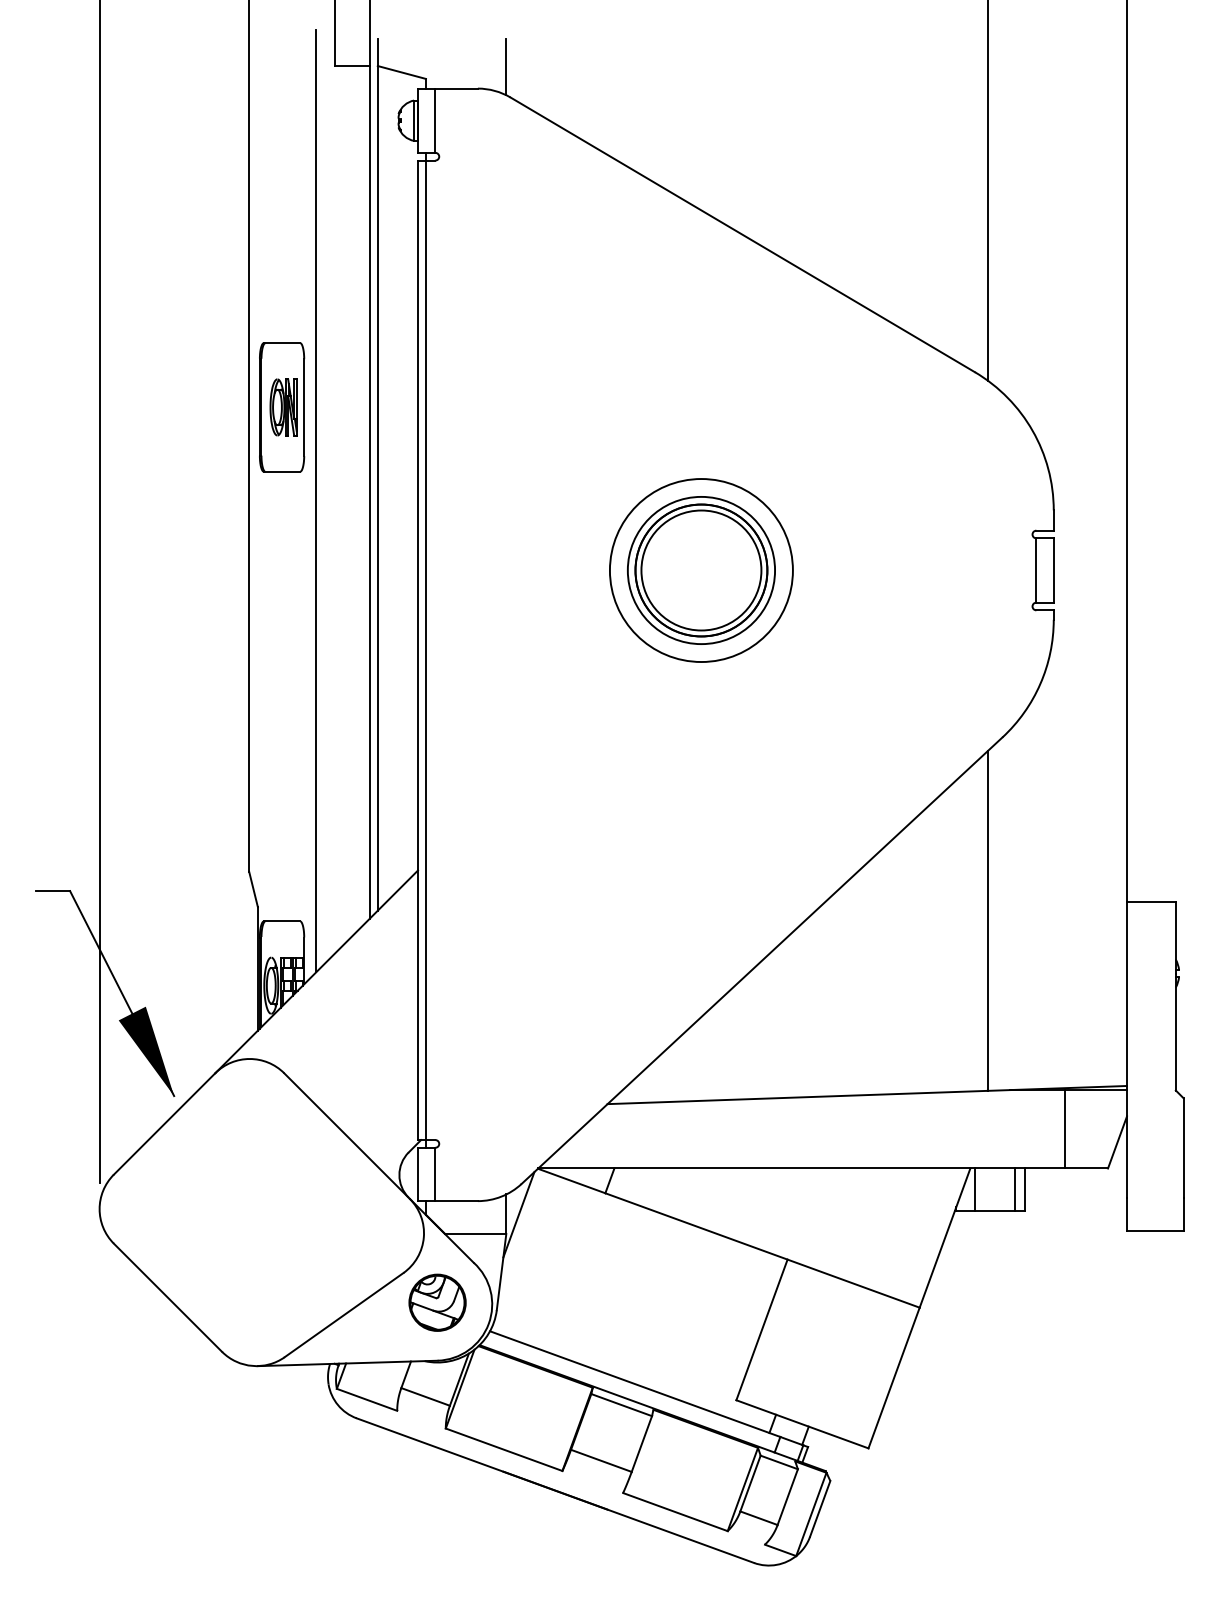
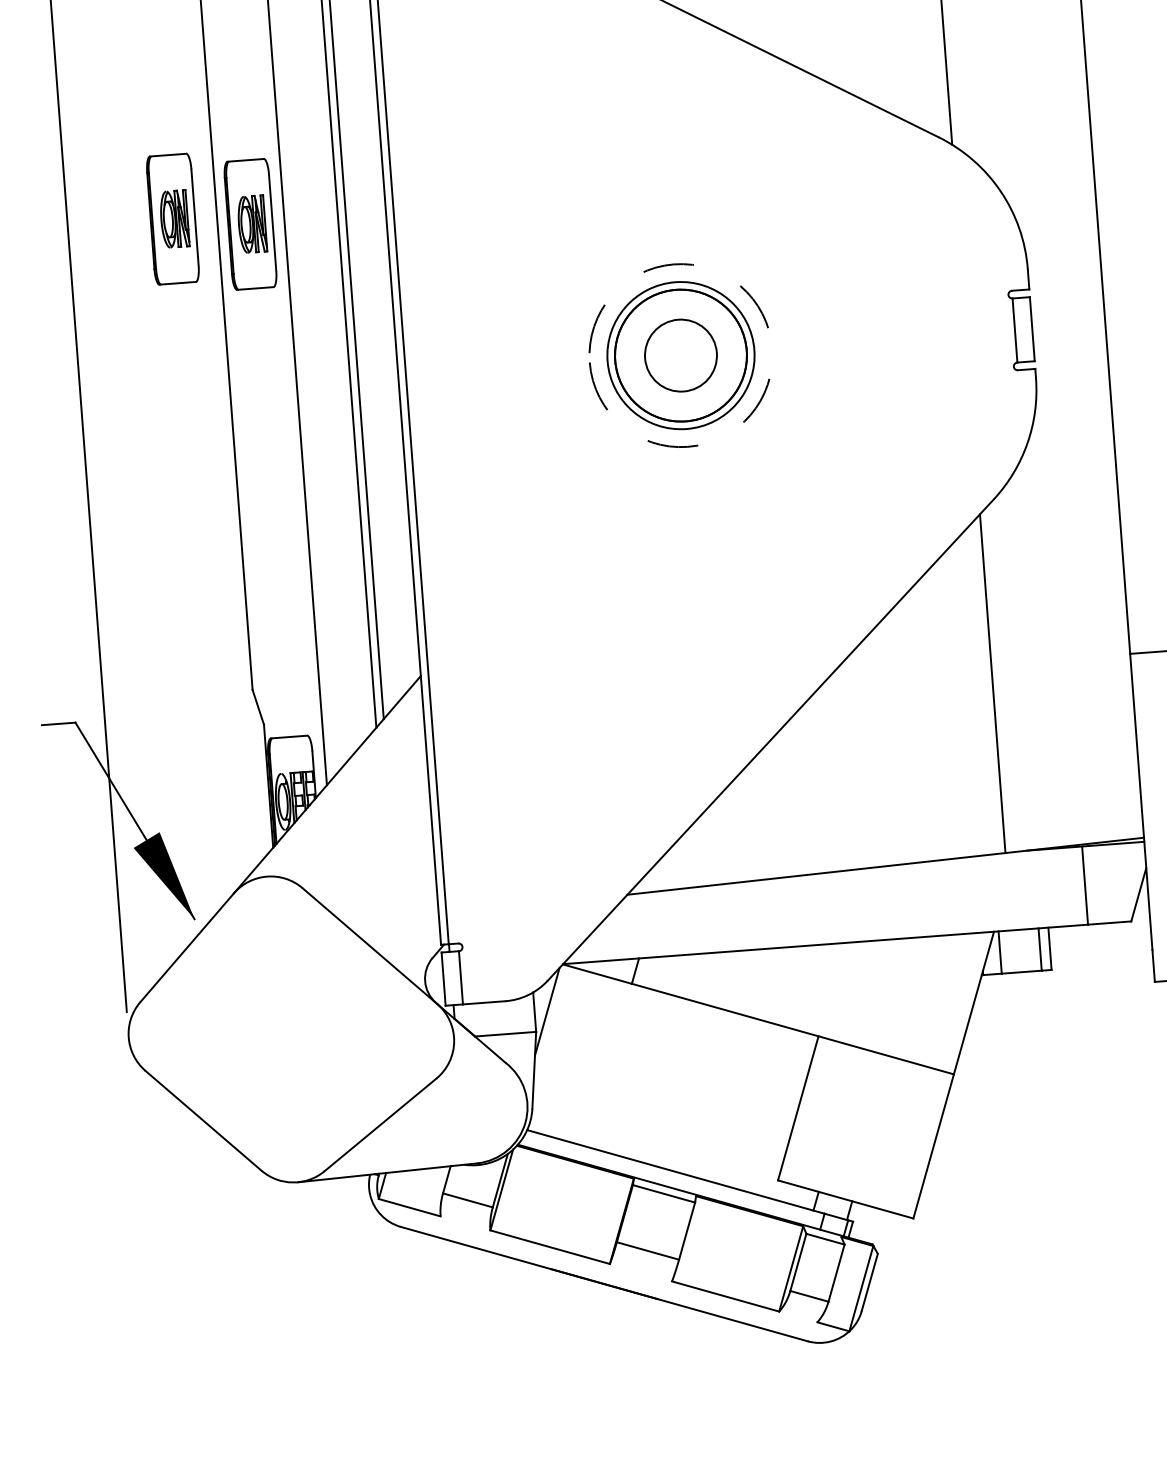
part: (205, 396) -> (173, 219), added
circle: (700, 570) -> (680, 355), solid -> dashed
circle: (701, 570) -> (681, 355), size x0.6
part: (437, 1302) -> (472, 1105), removed

